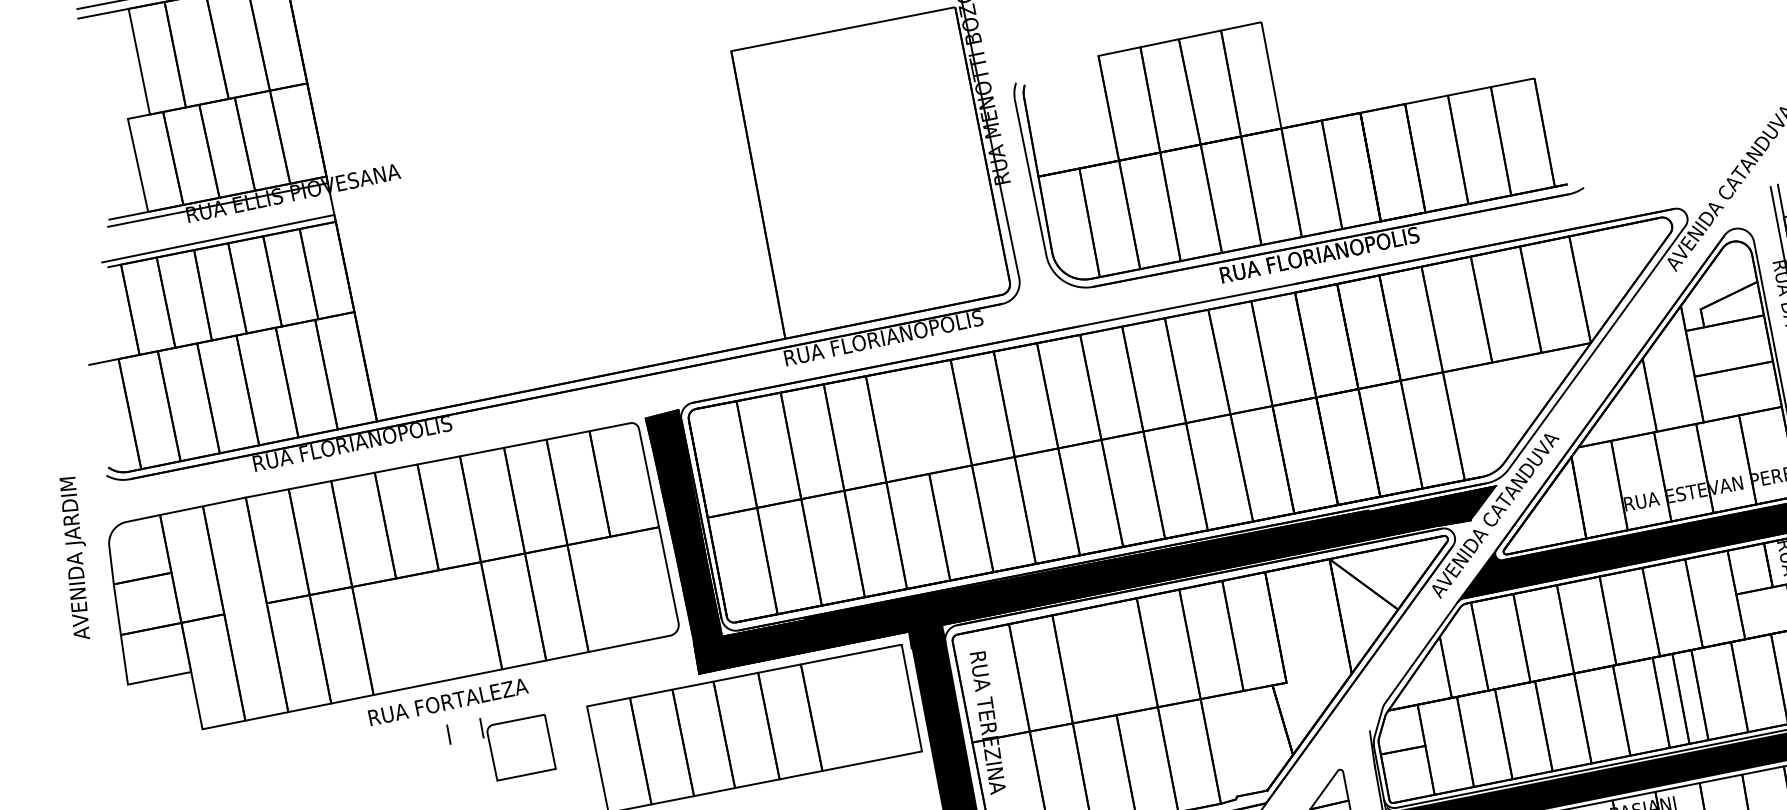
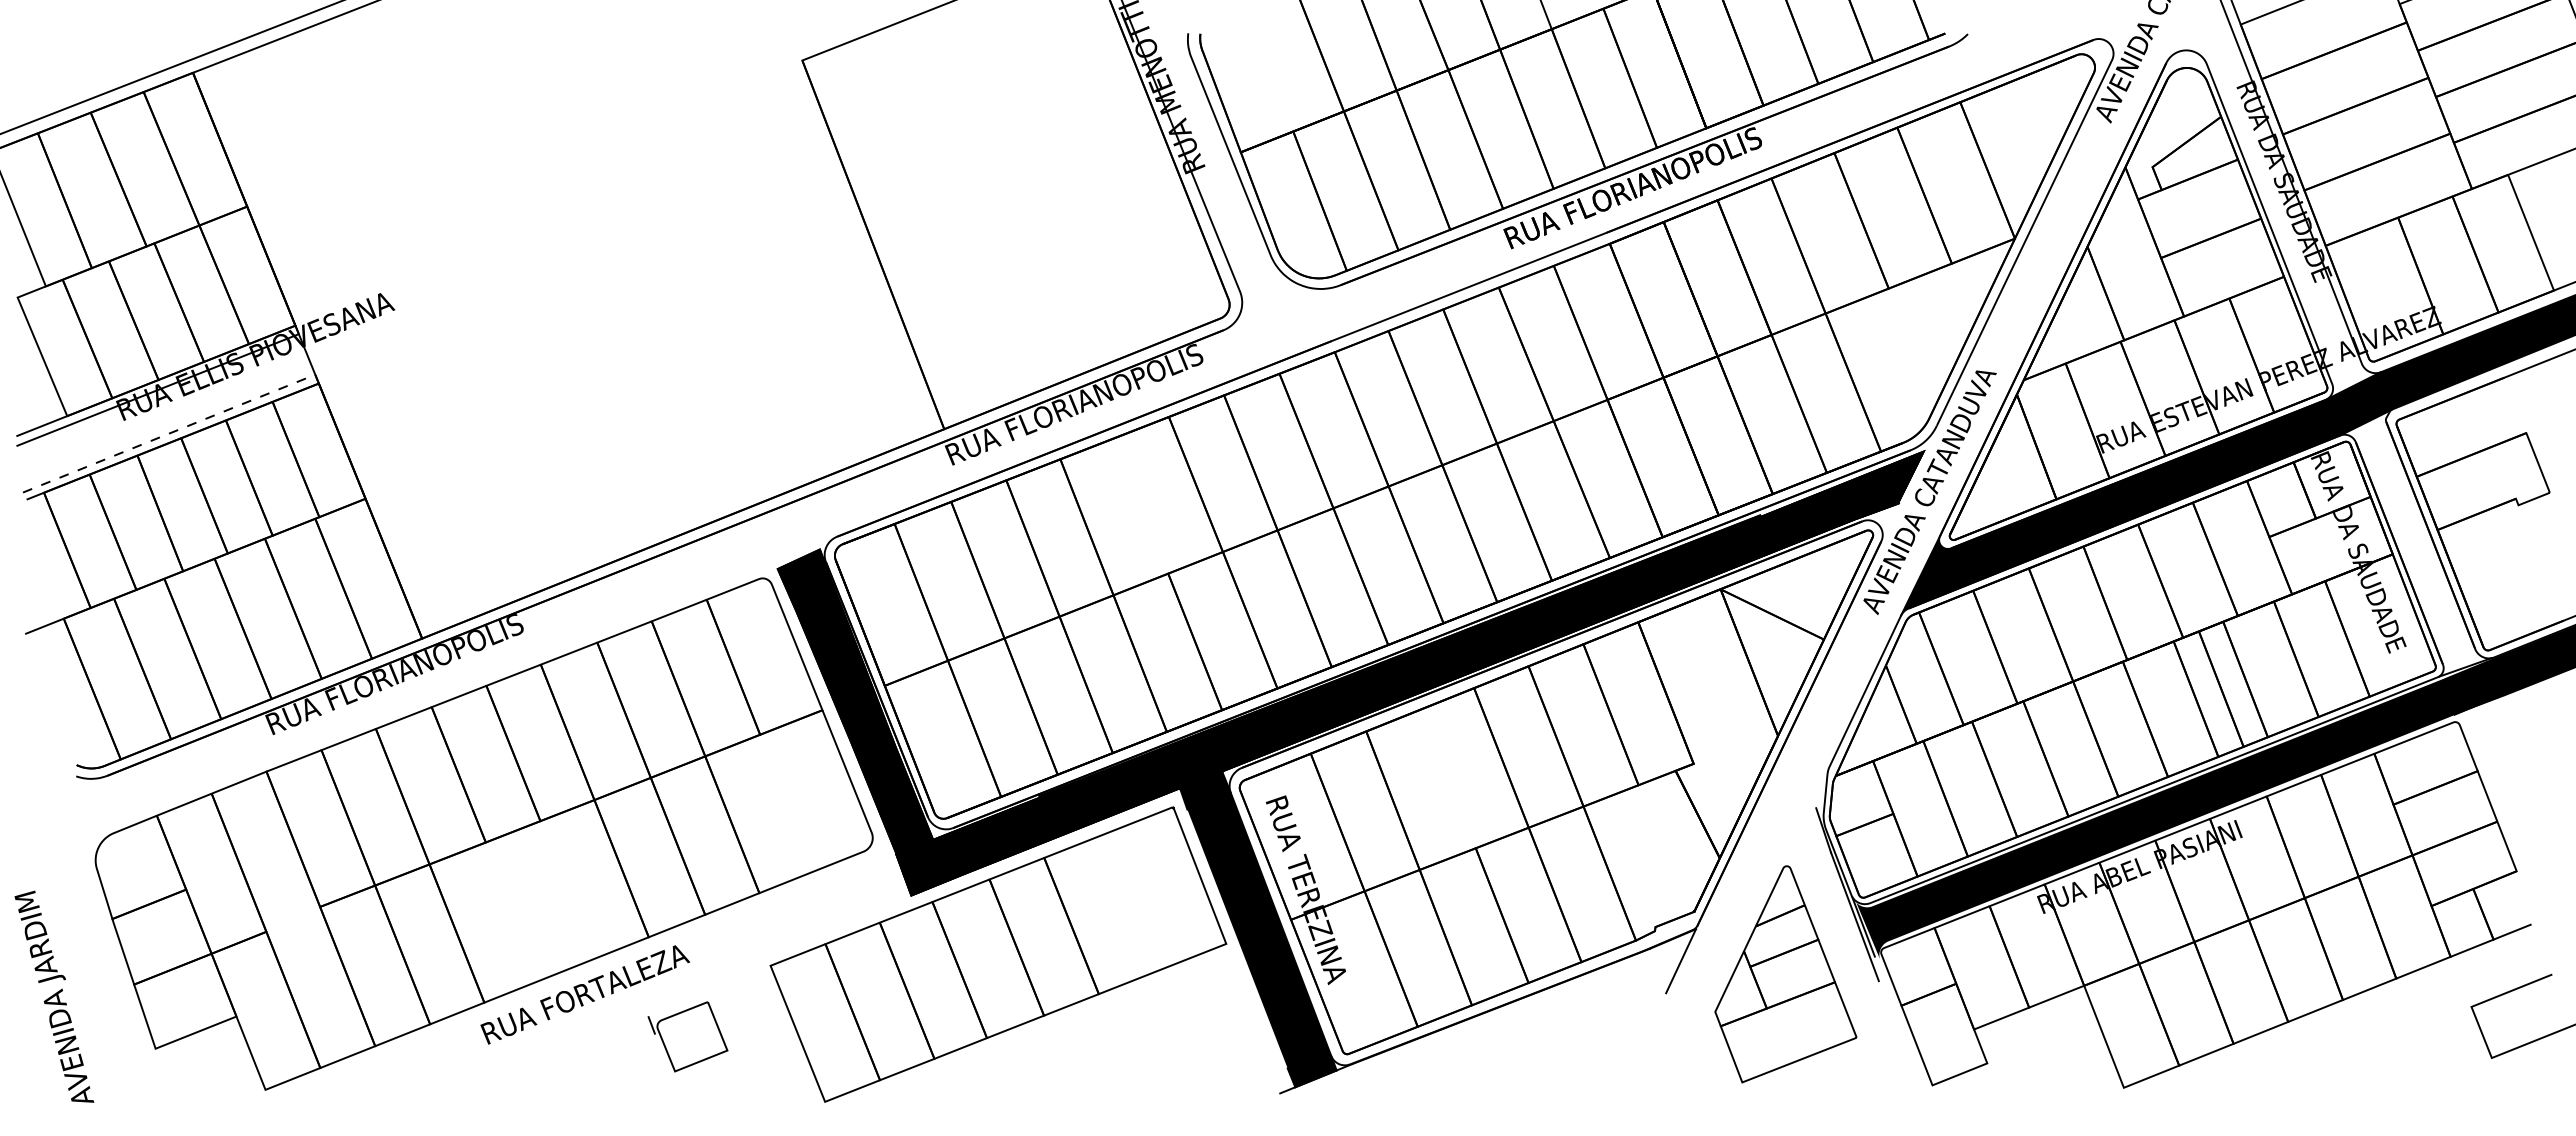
line: (221, 237) -> (170, 432), solid -> dashed
text: (75, 556) -> (54, 996), moved
line: (448, 734) -> (593, 1036), removed
part: (517, 746) -> (687, 1036), size x0.7

